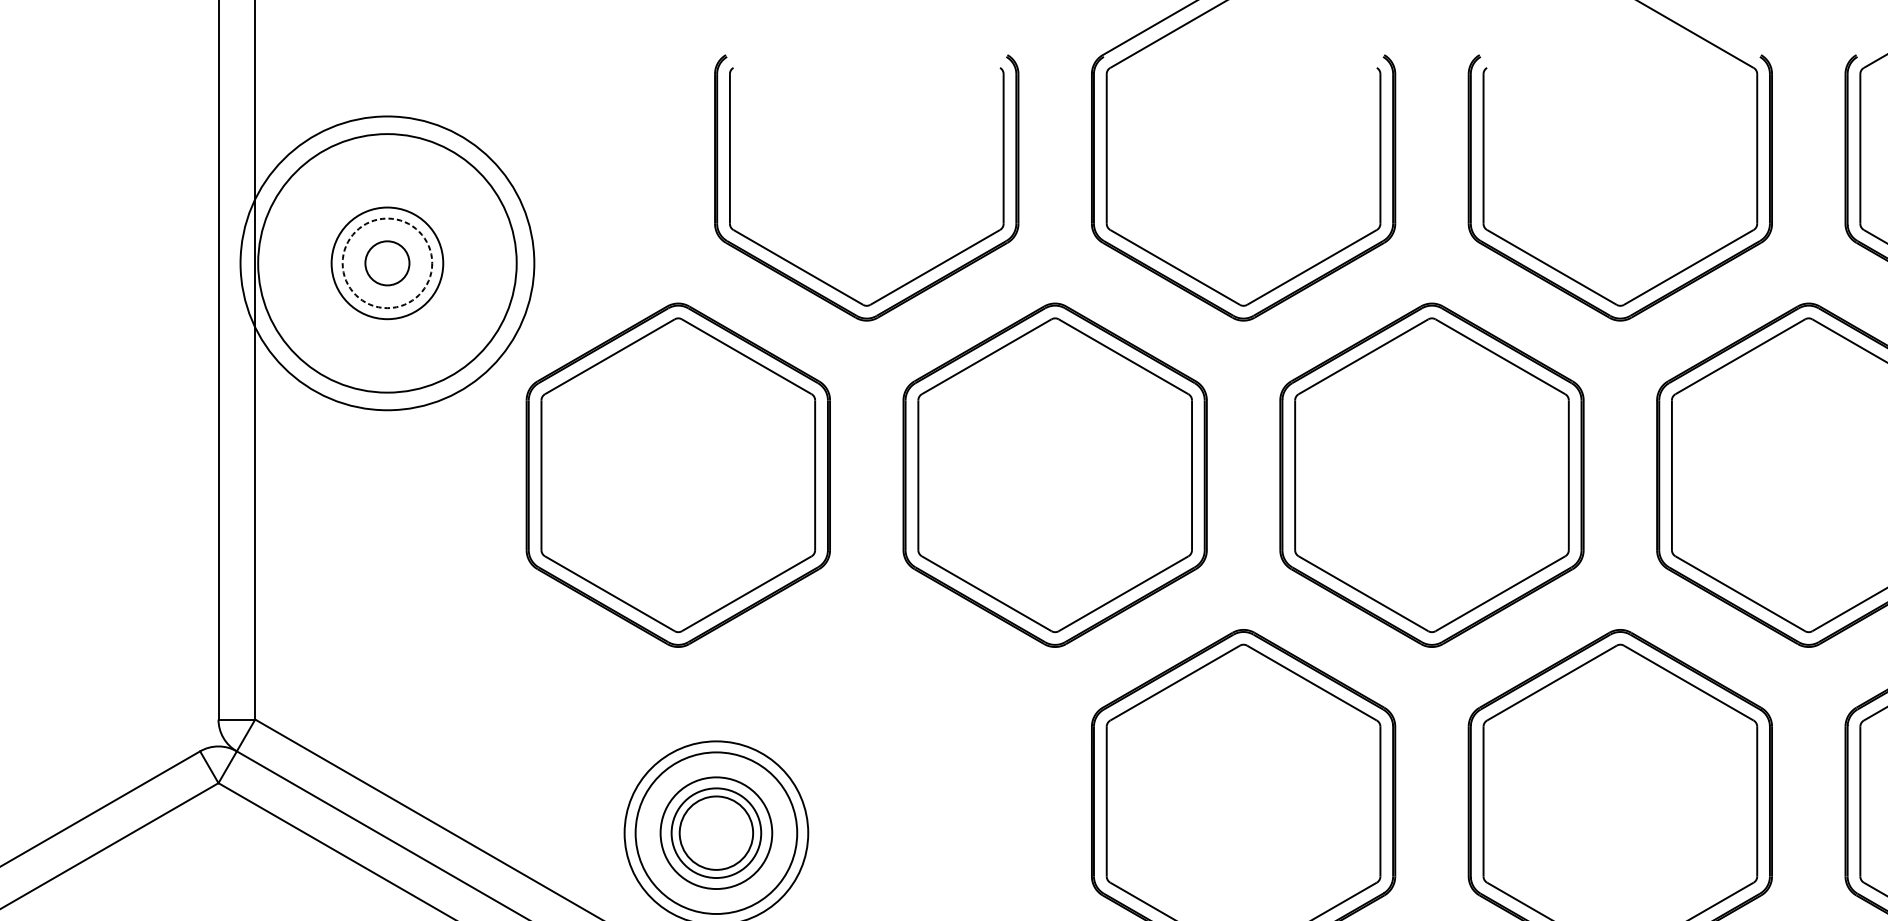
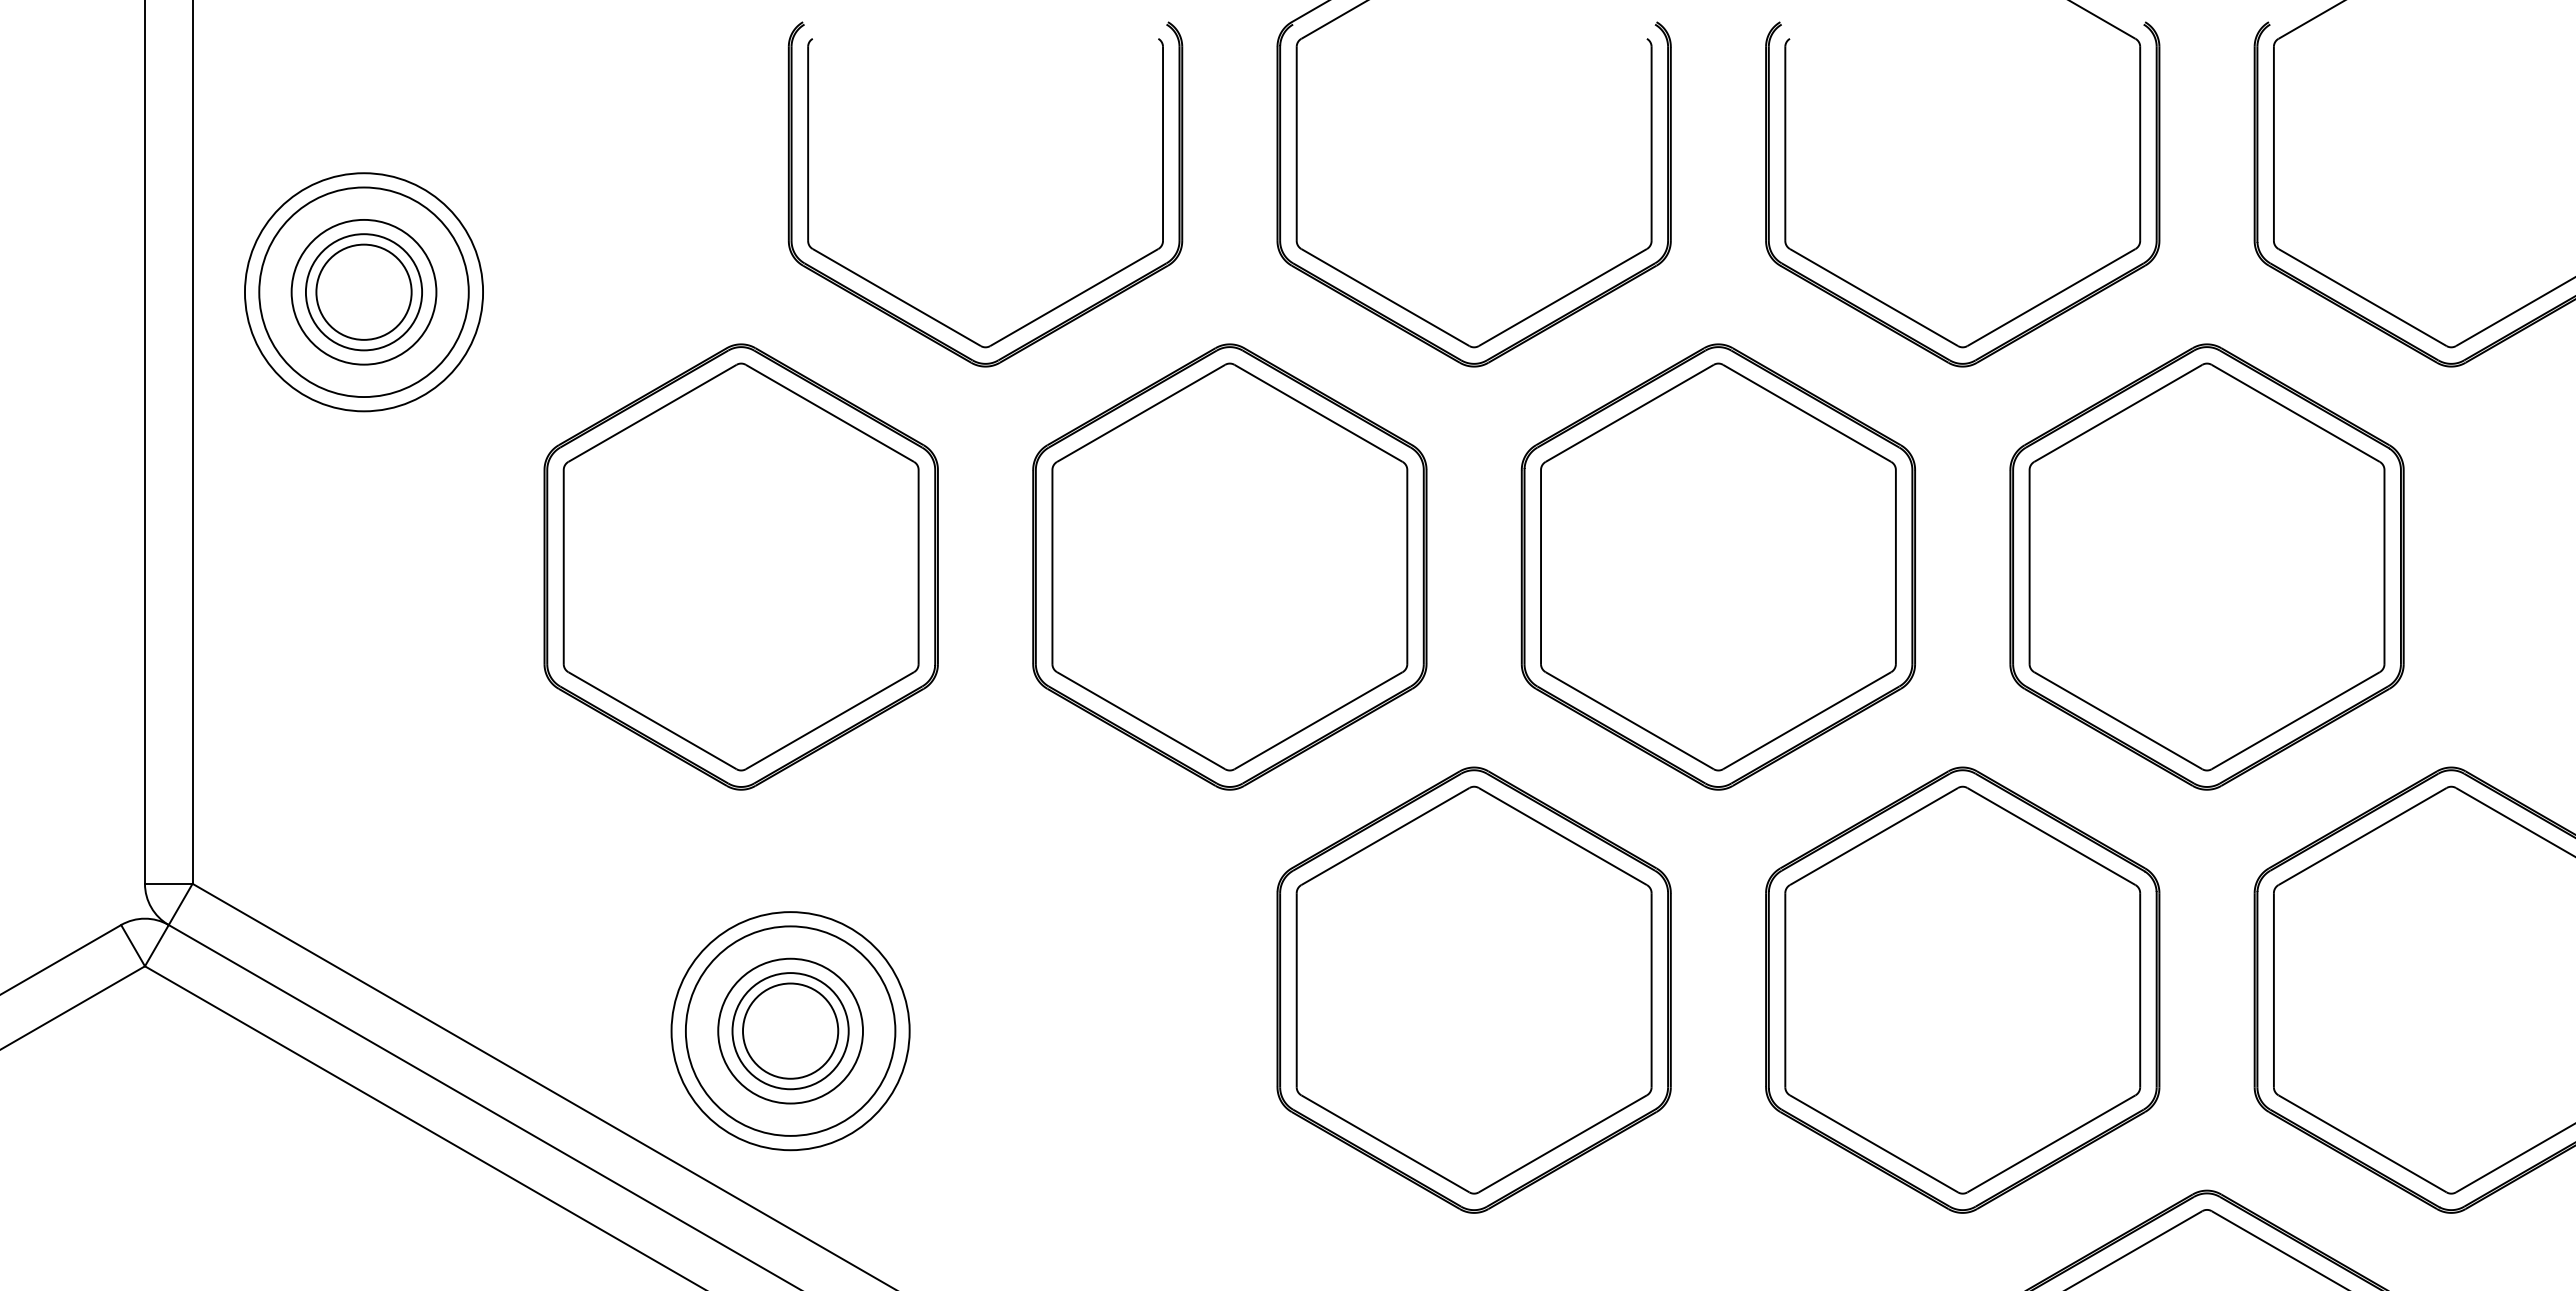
circle: (387, 262) -> (363, 291), size x1.67
circle: (387, 263) -> (363, 292), dashed -> solid
circle: (387, 263) -> (363, 292), size x0.62
circle: (387, 263) -> (363, 292), size x0.62

